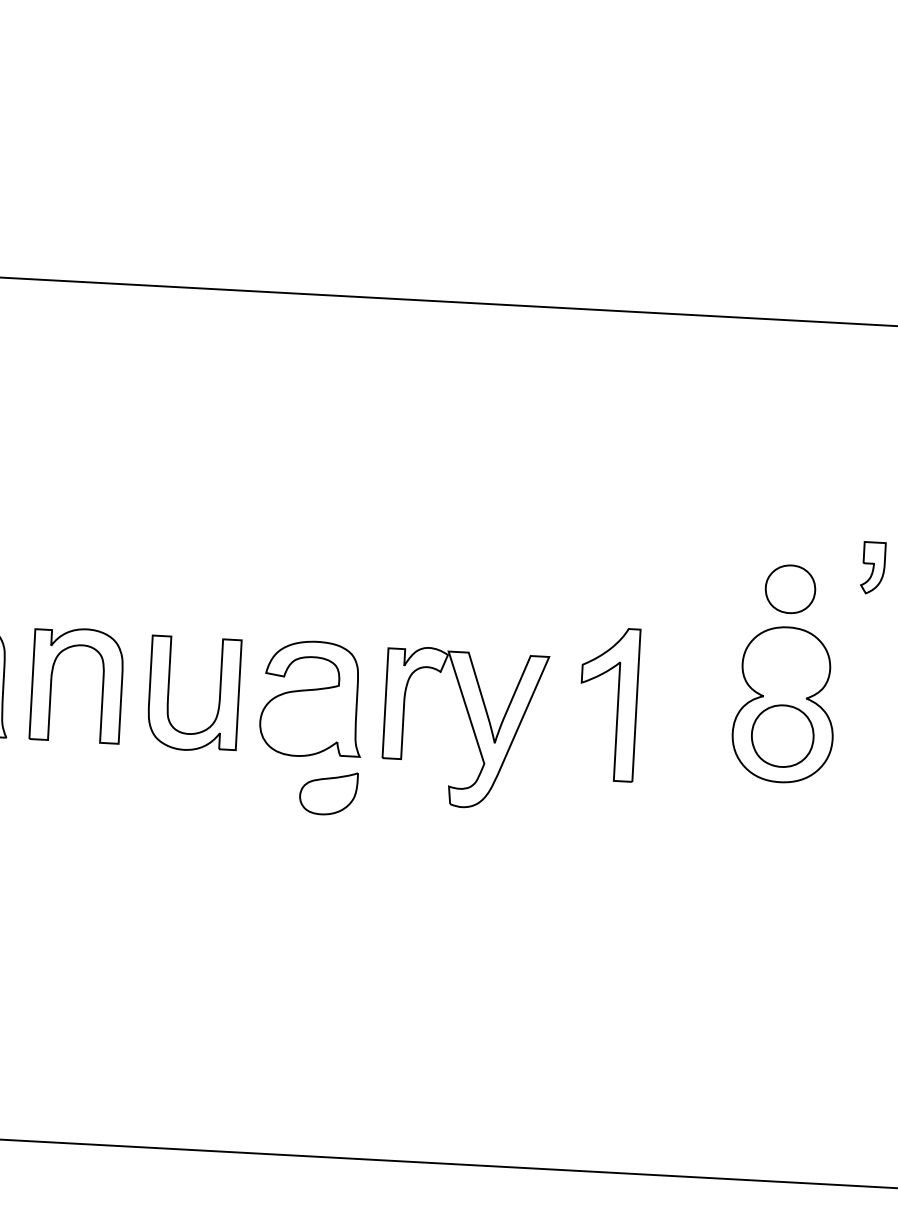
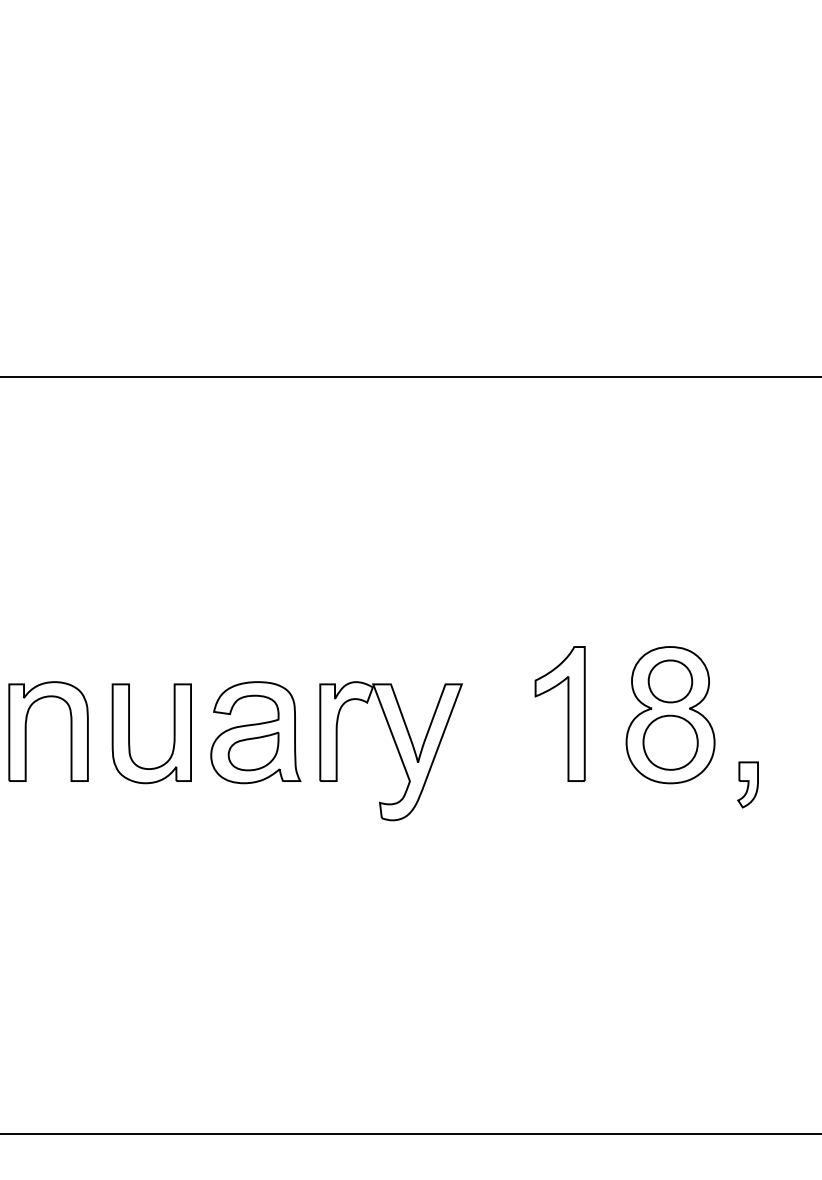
part: (872, 567) -> (747, 784), moved
part: (790, 589) -> (670, 681), moved
part: (616, 704) -> (567, 713), moved
part: (328, 793) -> (253, 751), moved

